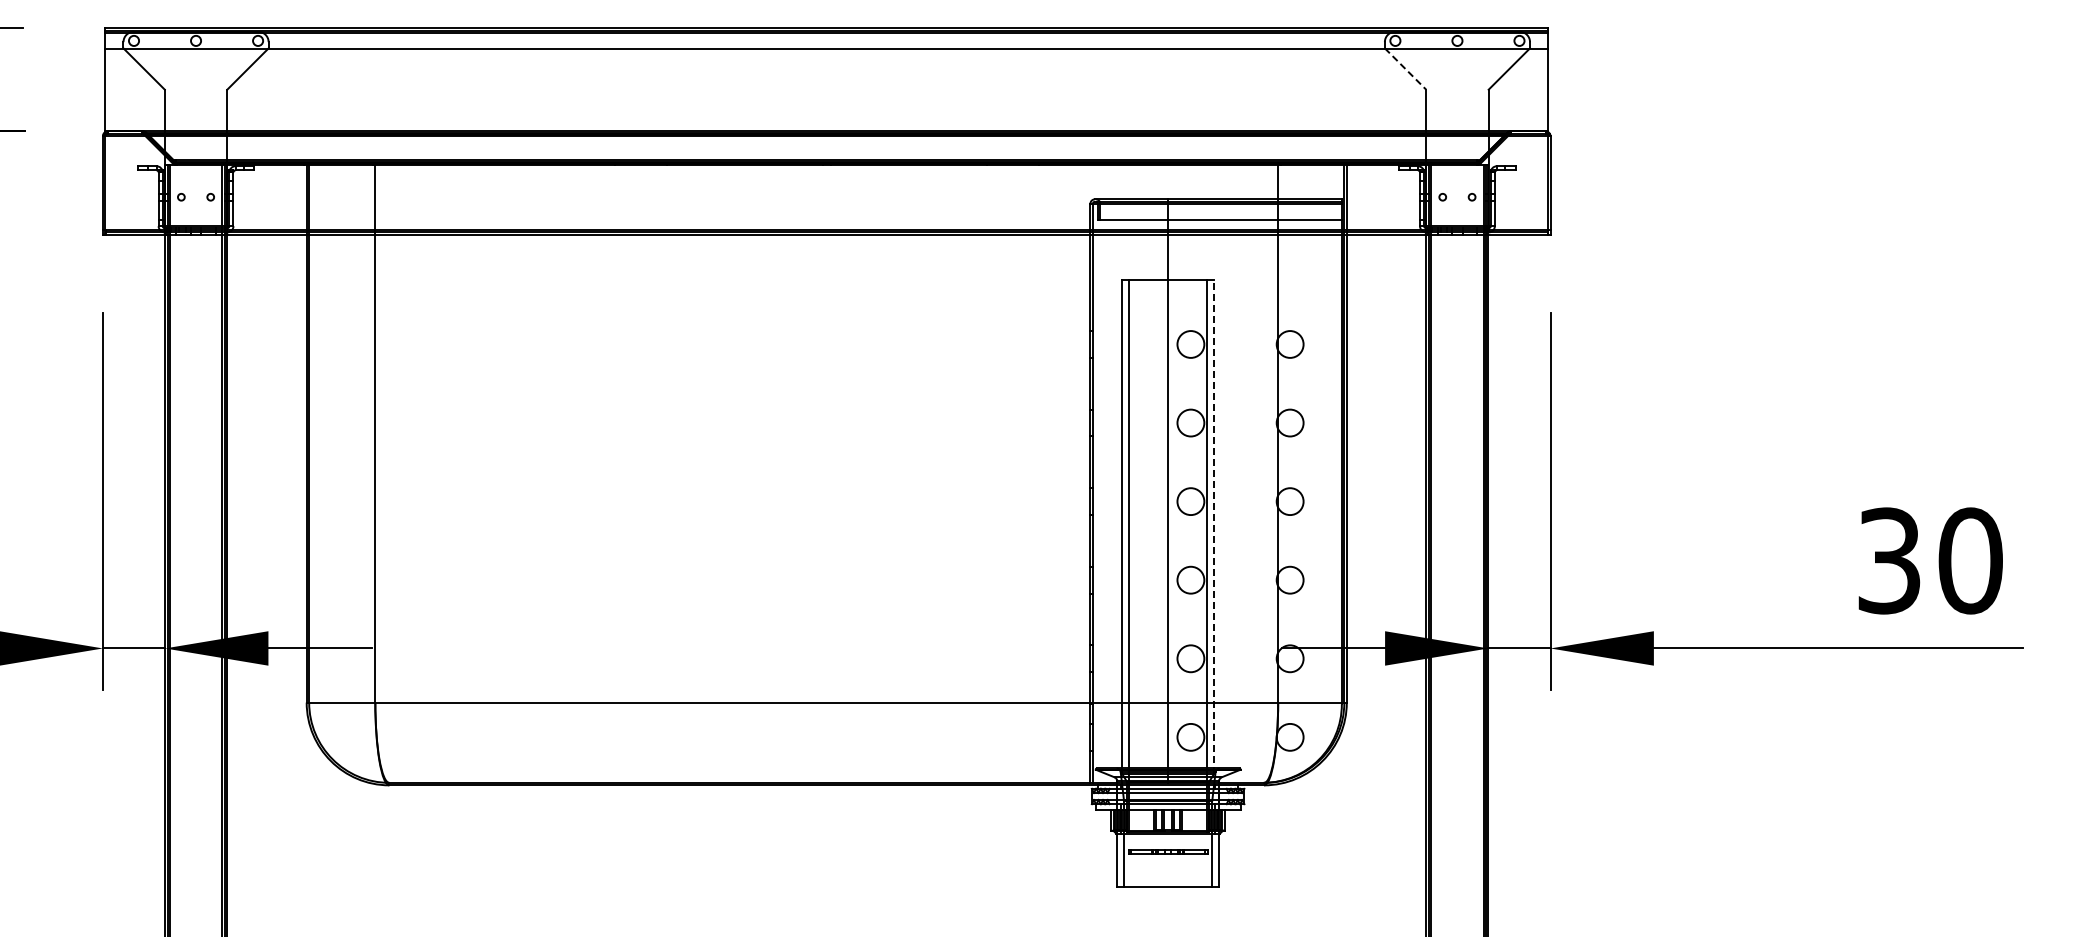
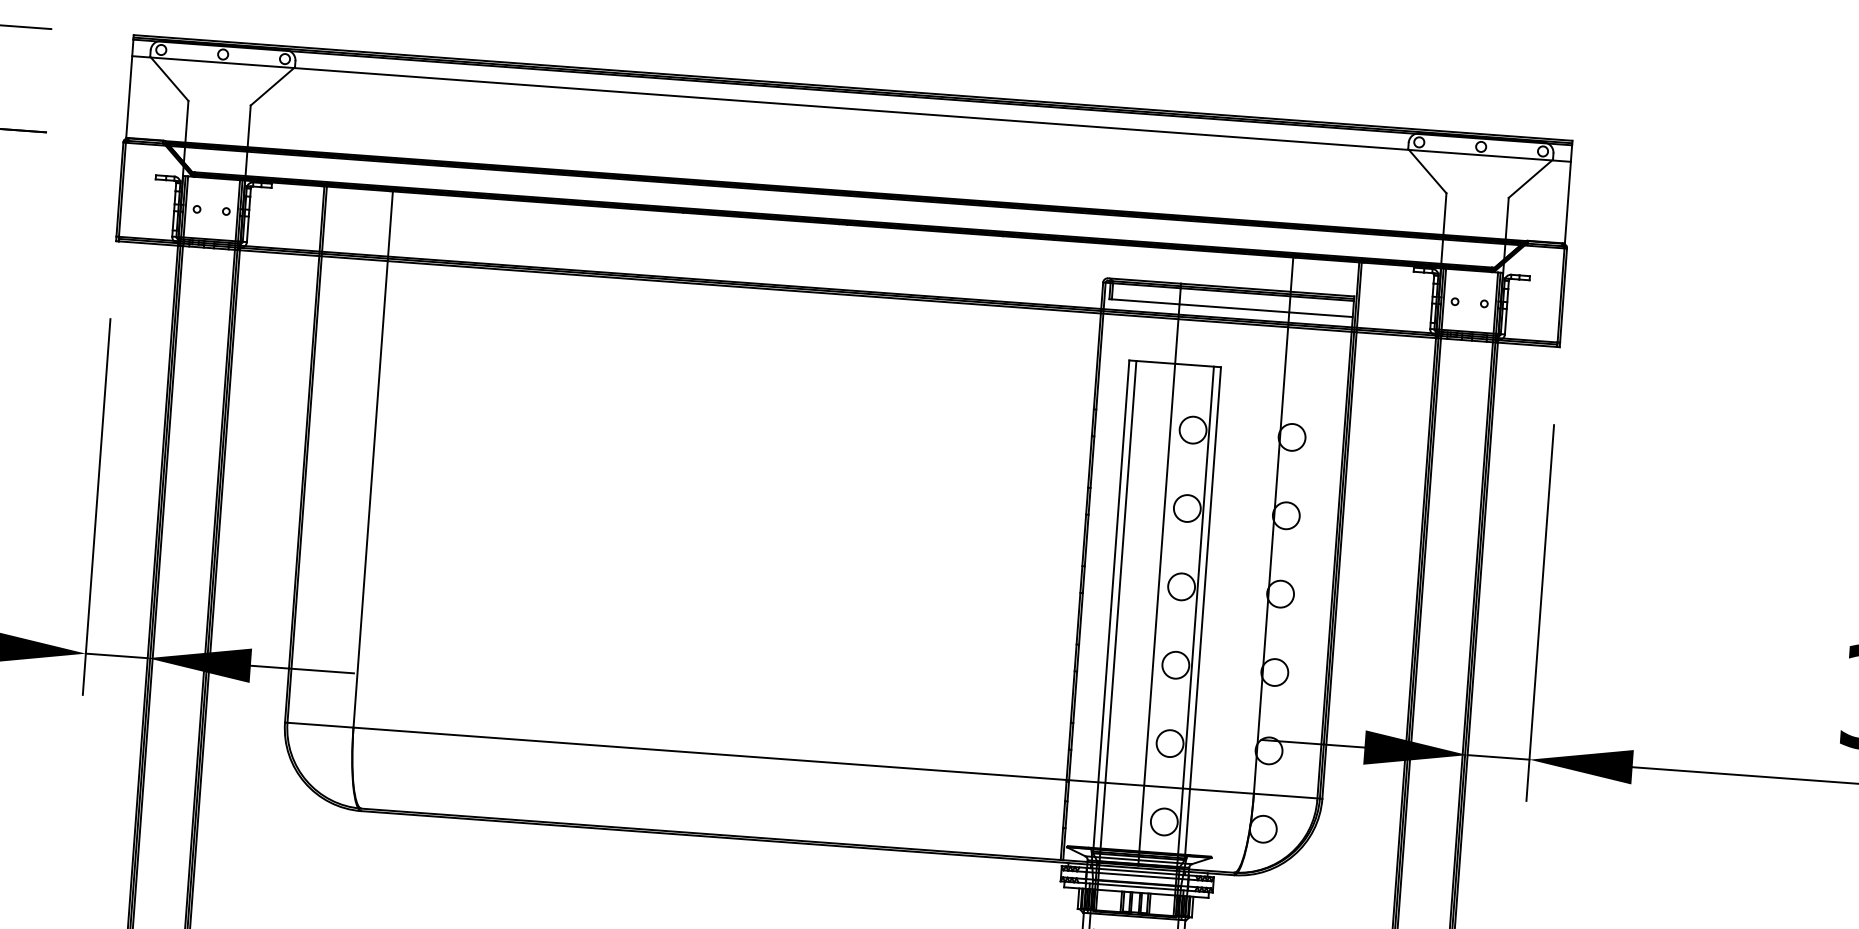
line: (1405, 69) -> (1427, 171), dashed -> solid
line: (1214, 526) -> (1203, 613), dashed -> solid

